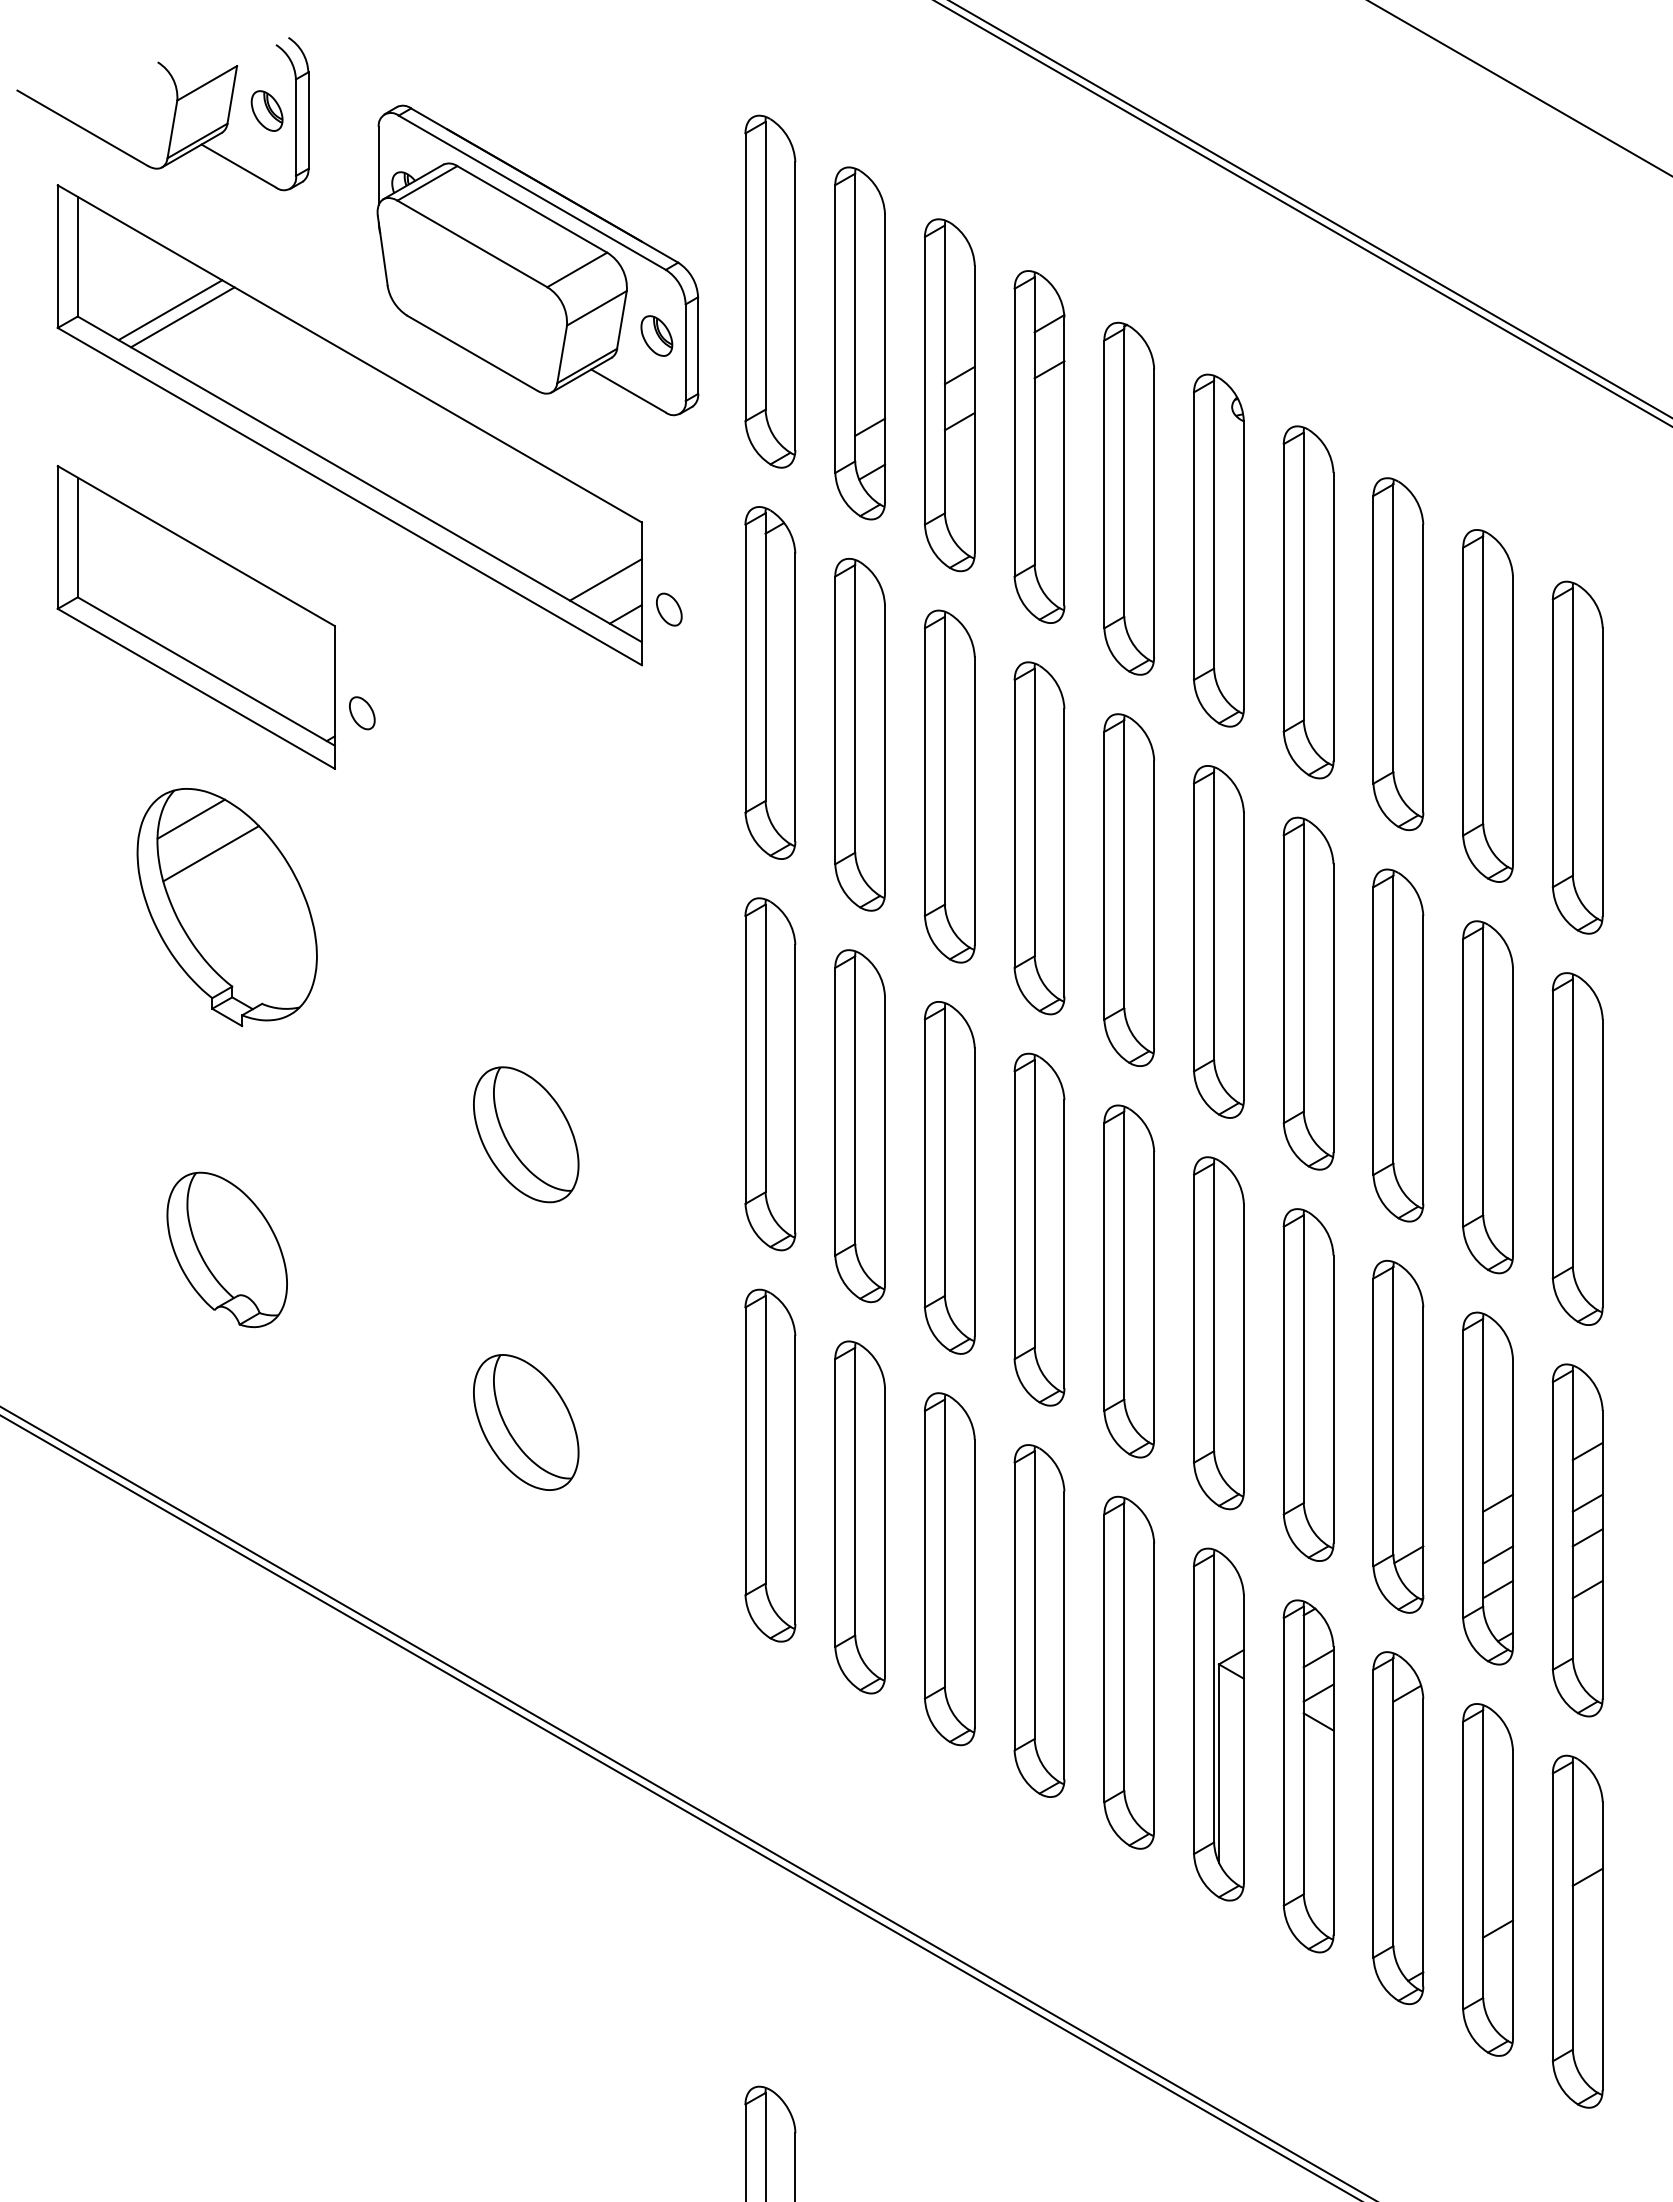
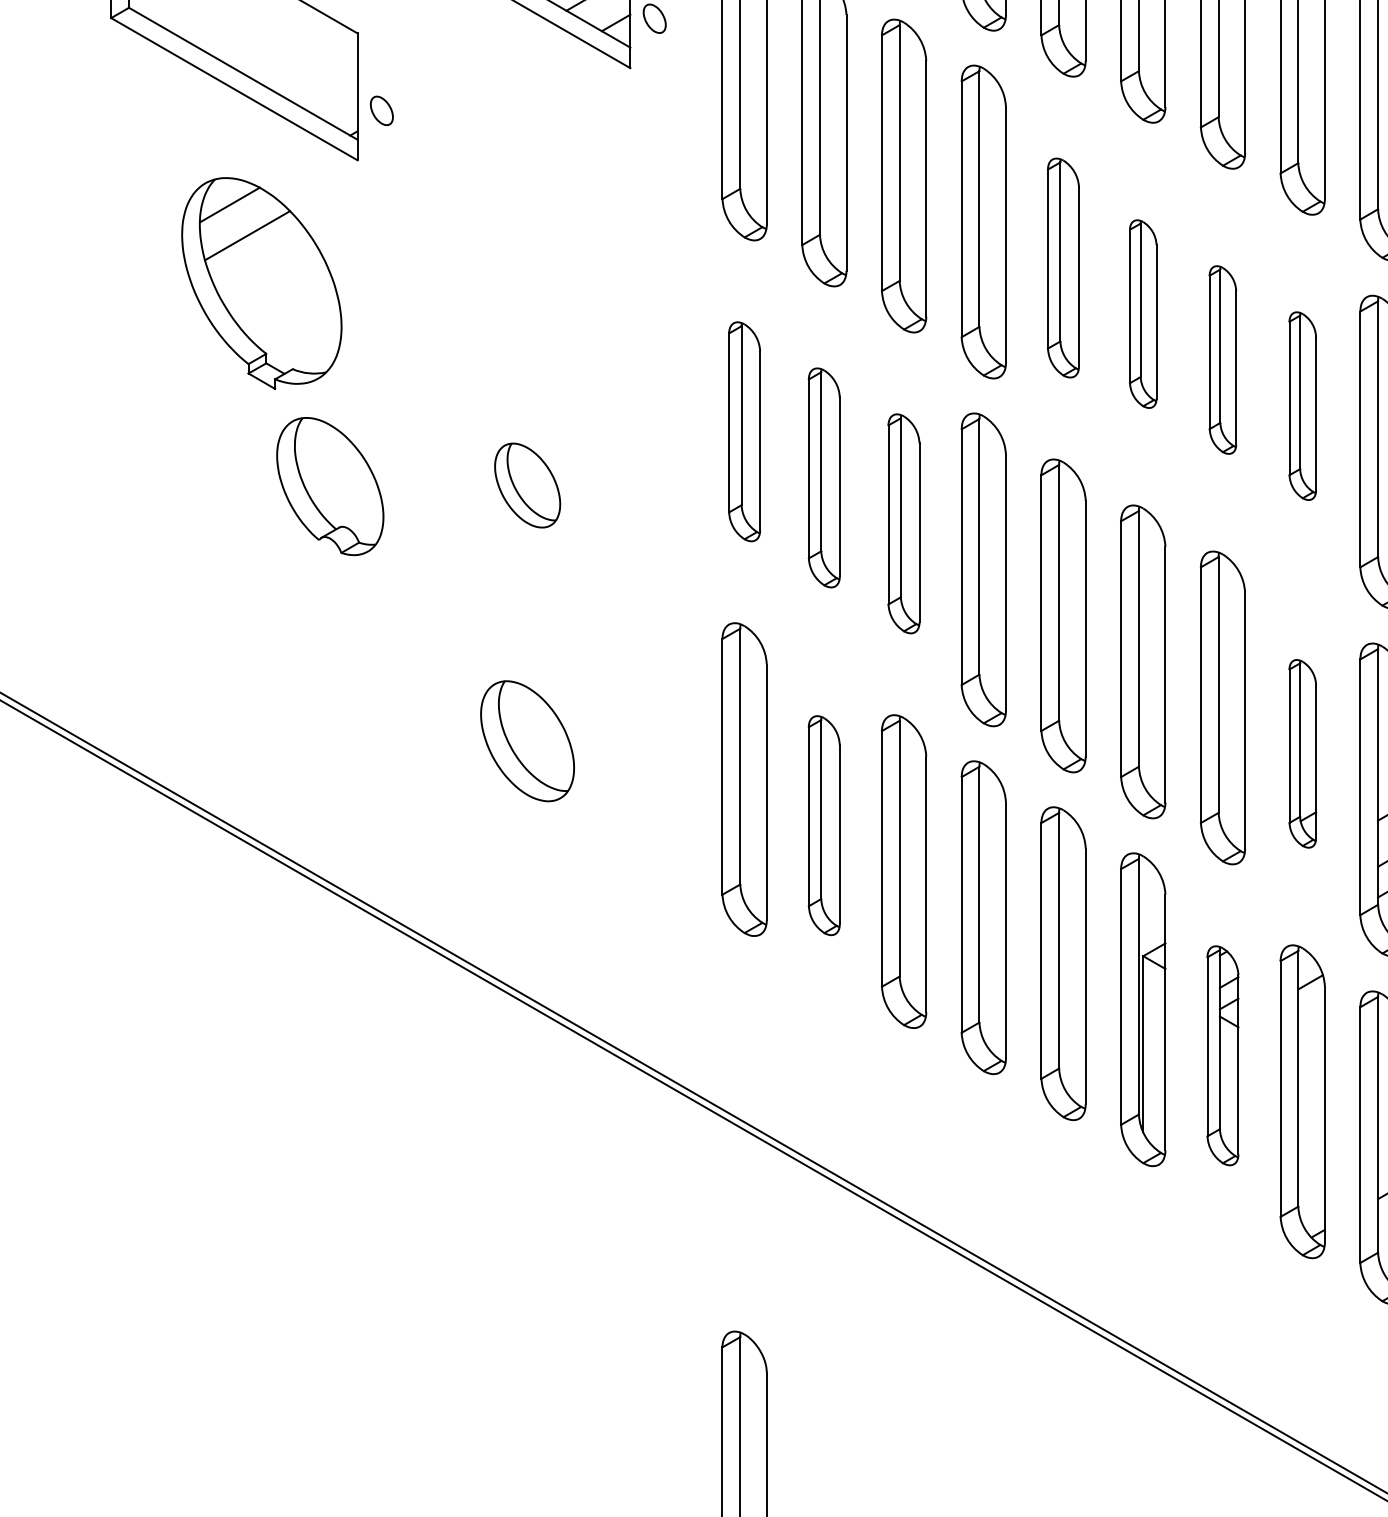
part: (1128, 889) -> (1062, 267), size x0.7
part: (1218, 941) -> (1142, 313), size x0.6
part: (1308, 993) -> (1222, 359), size x0.6
part: (1398, 1045) -> (1302, 406), size x0.6
part: (770, 1074) -> (744, 431), size x0.7
part: (859, 1126) -> (823, 478), size x0.7
part: (526, 1134) -> (527, 485), size x0.7
part: (949, 1177) -> (903, 523), size x0.7
part: (226, 1249) -> (329, 486), moved
part: (1398, 1436) -> (1302, 753), size x0.6
part: (859, 1517) -> (823, 825), size x0.7
part: (1308, 1776) -> (1222, 1055), size x0.7

